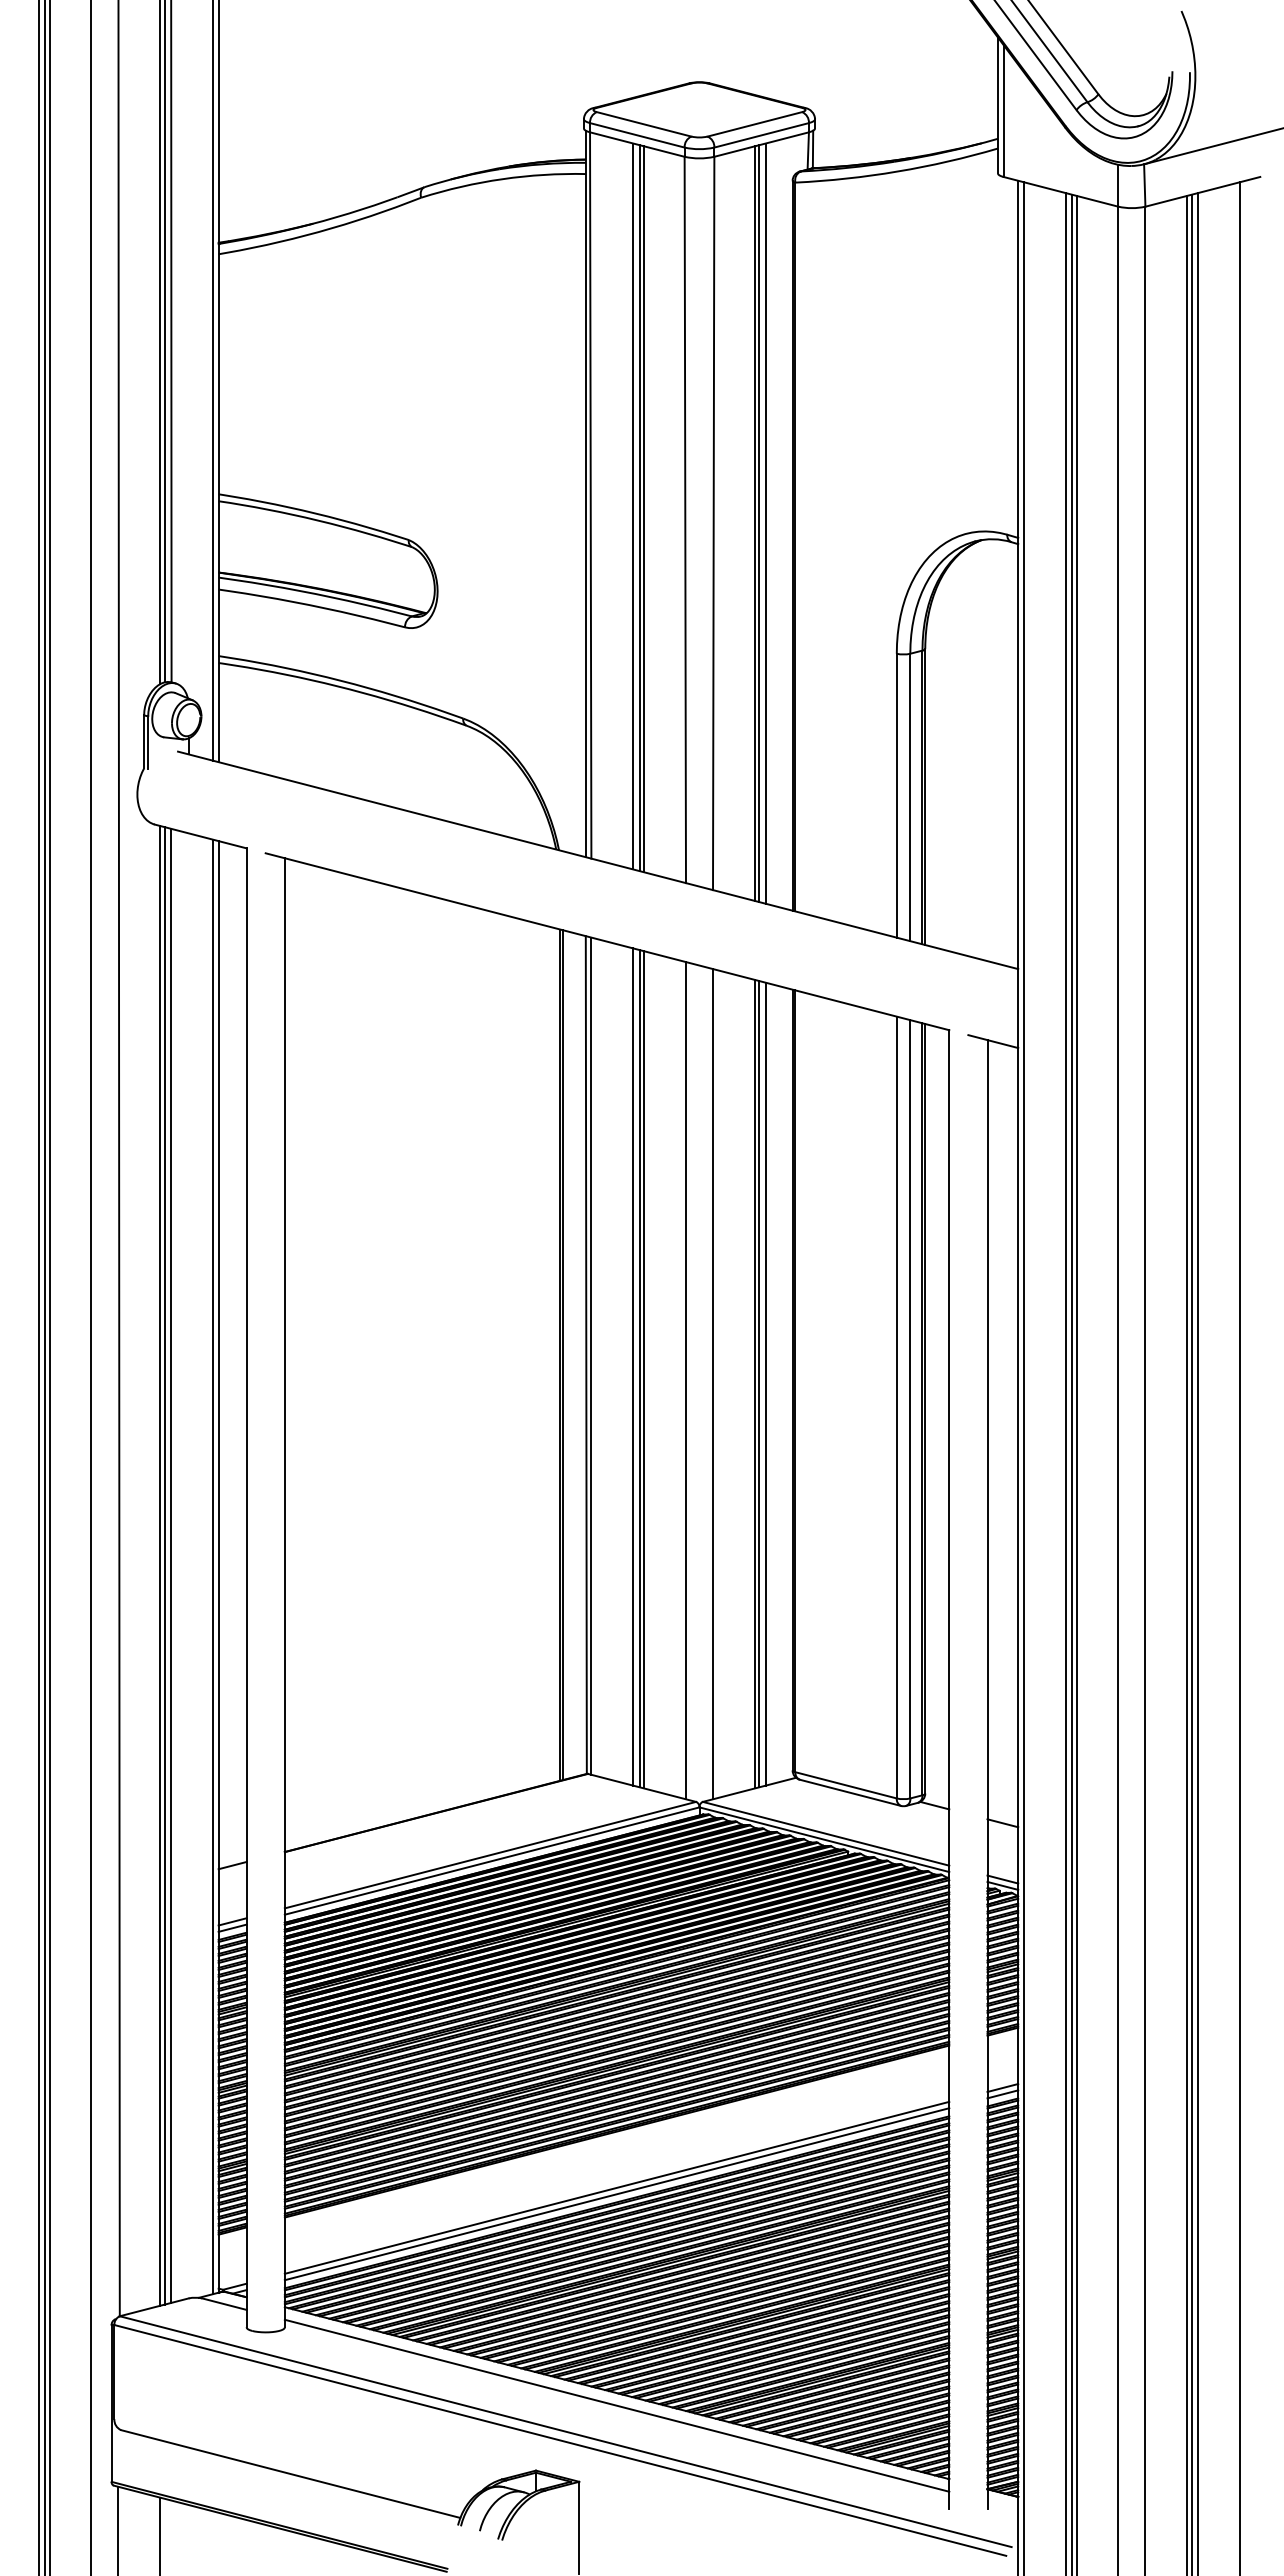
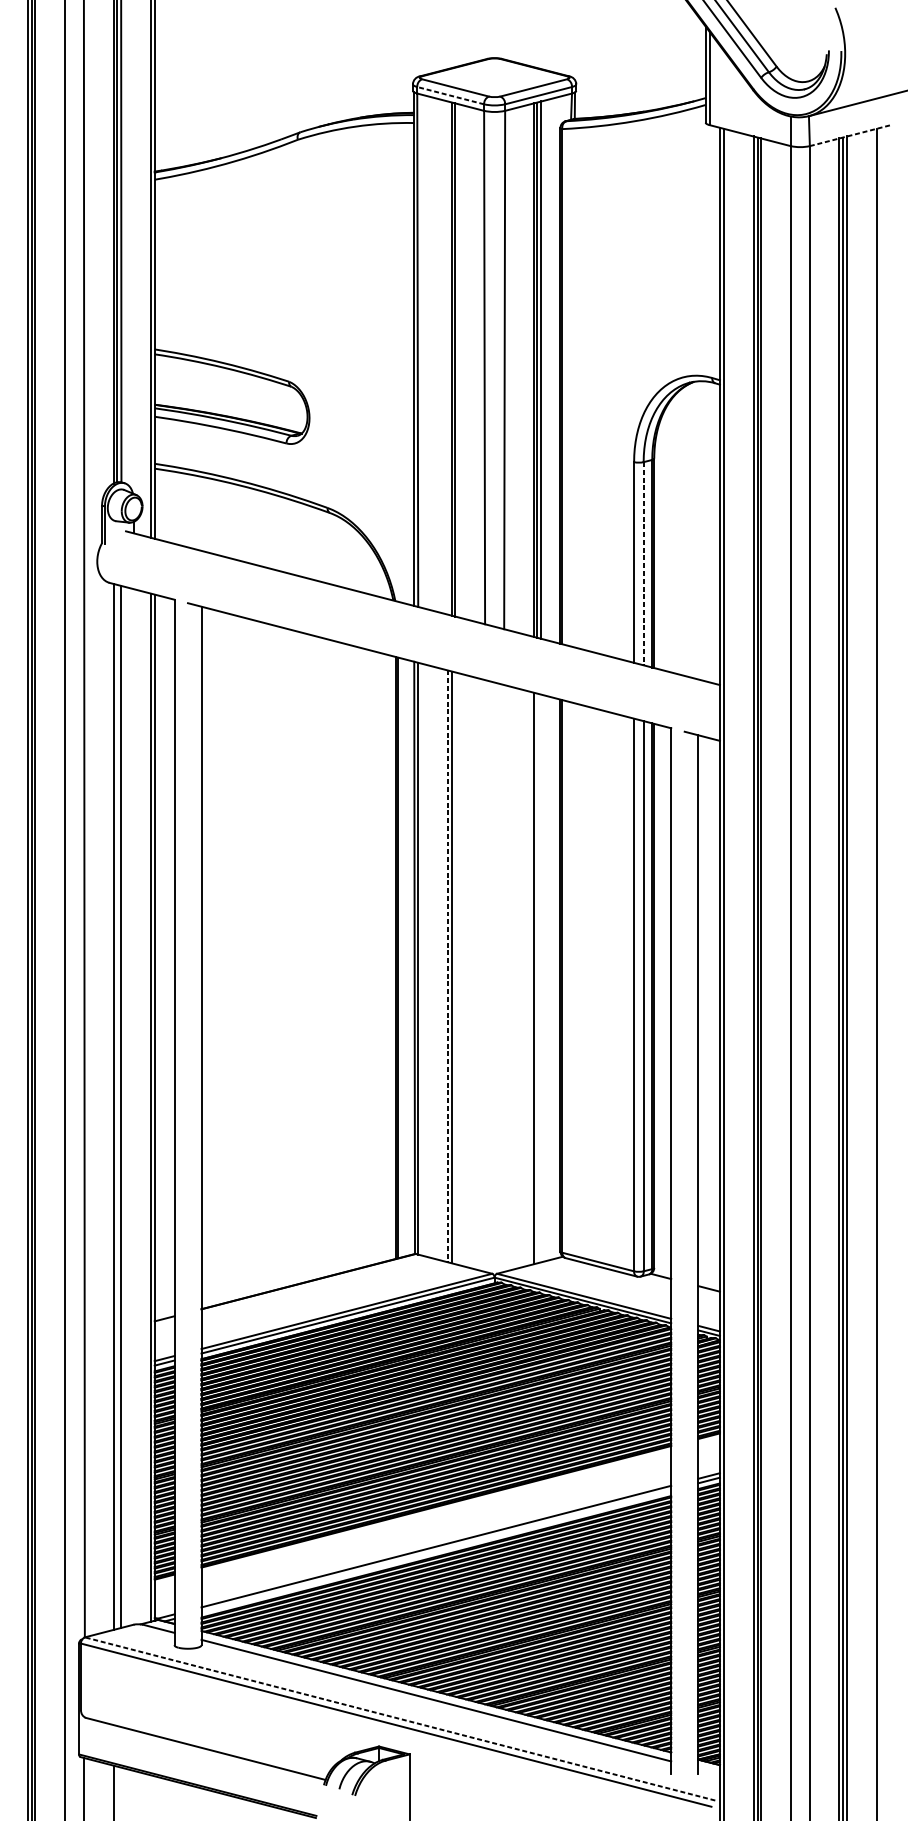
line: (637, 135) -> (450, 95), solid -> dashed
line: (1203, 191) -> (850, 135), solid -> dashed
line: (633, 506) -> (447, 358), removed
line: (910, 797) -> (643, 563), solid -> dashed
line: (633, 1367) -> (447, 966), solid -> dashed
line: (644, 1369) -> (455, 968), removed
line: (685, 1380) -> (484, 975), removed
line: (765, 1383) -> (541, 978), removed
line: (713, 1384) -> (504, 978), removed
line: (759, 1384) -> (537, 978), removed
line: (164, 1565) -> (116, 1106), removed
line: (616, 2194) -> (435, 1551), removed
line: (565, 2431) -> (399, 1718), solid -> dashed

